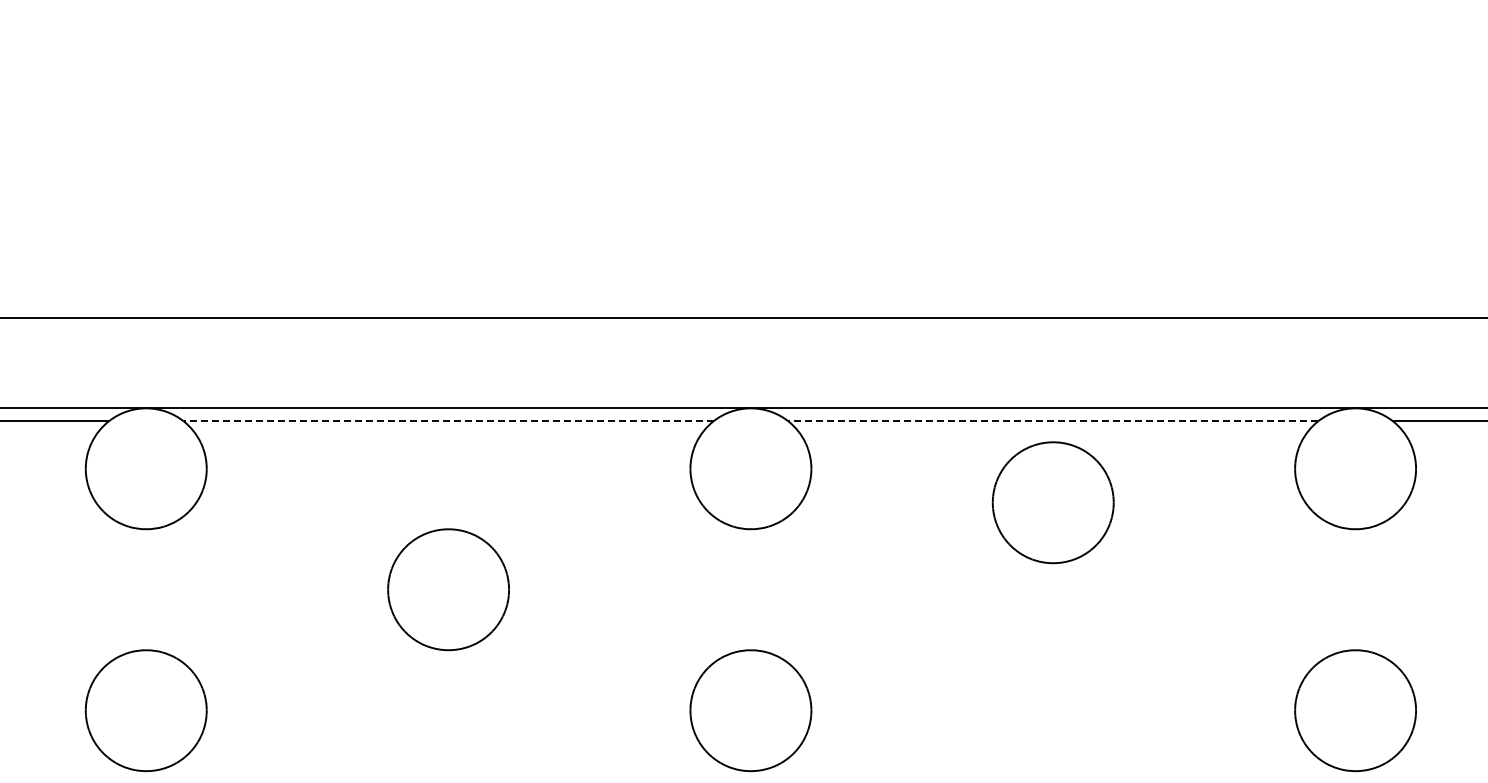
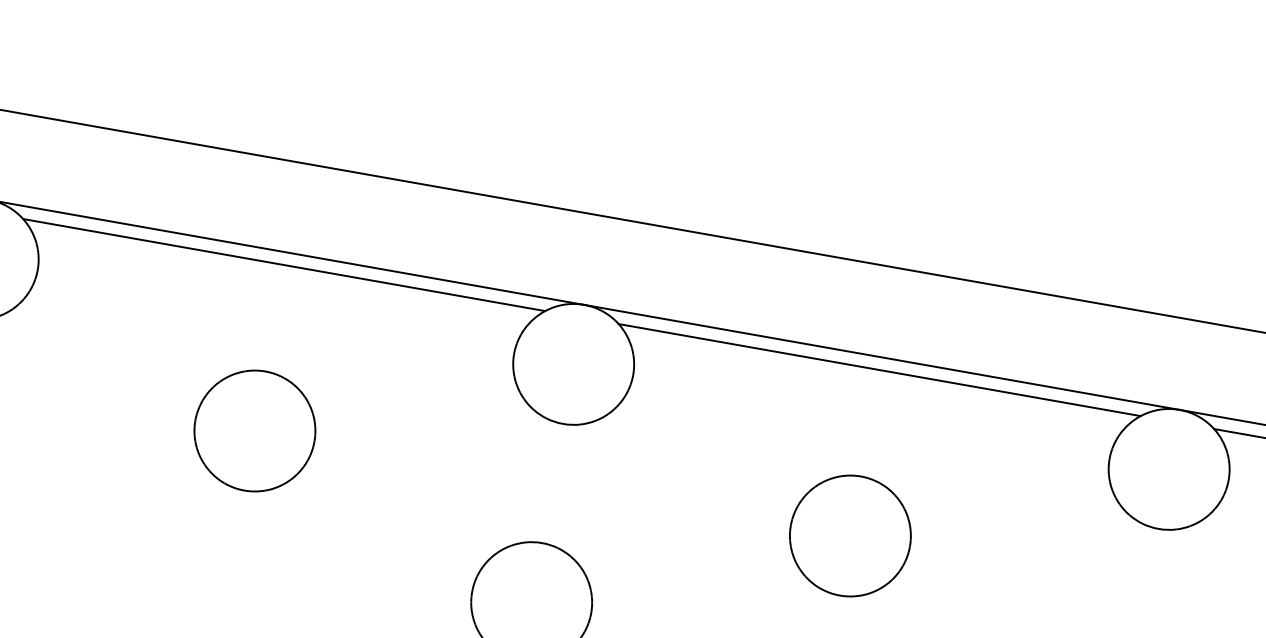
line: (448, 421) -> (284, 265), dashed -> solid
line: (1052, 421) -> (878, 370), dashed -> solid
part: (1052, 502) -> (849, 535), moved

